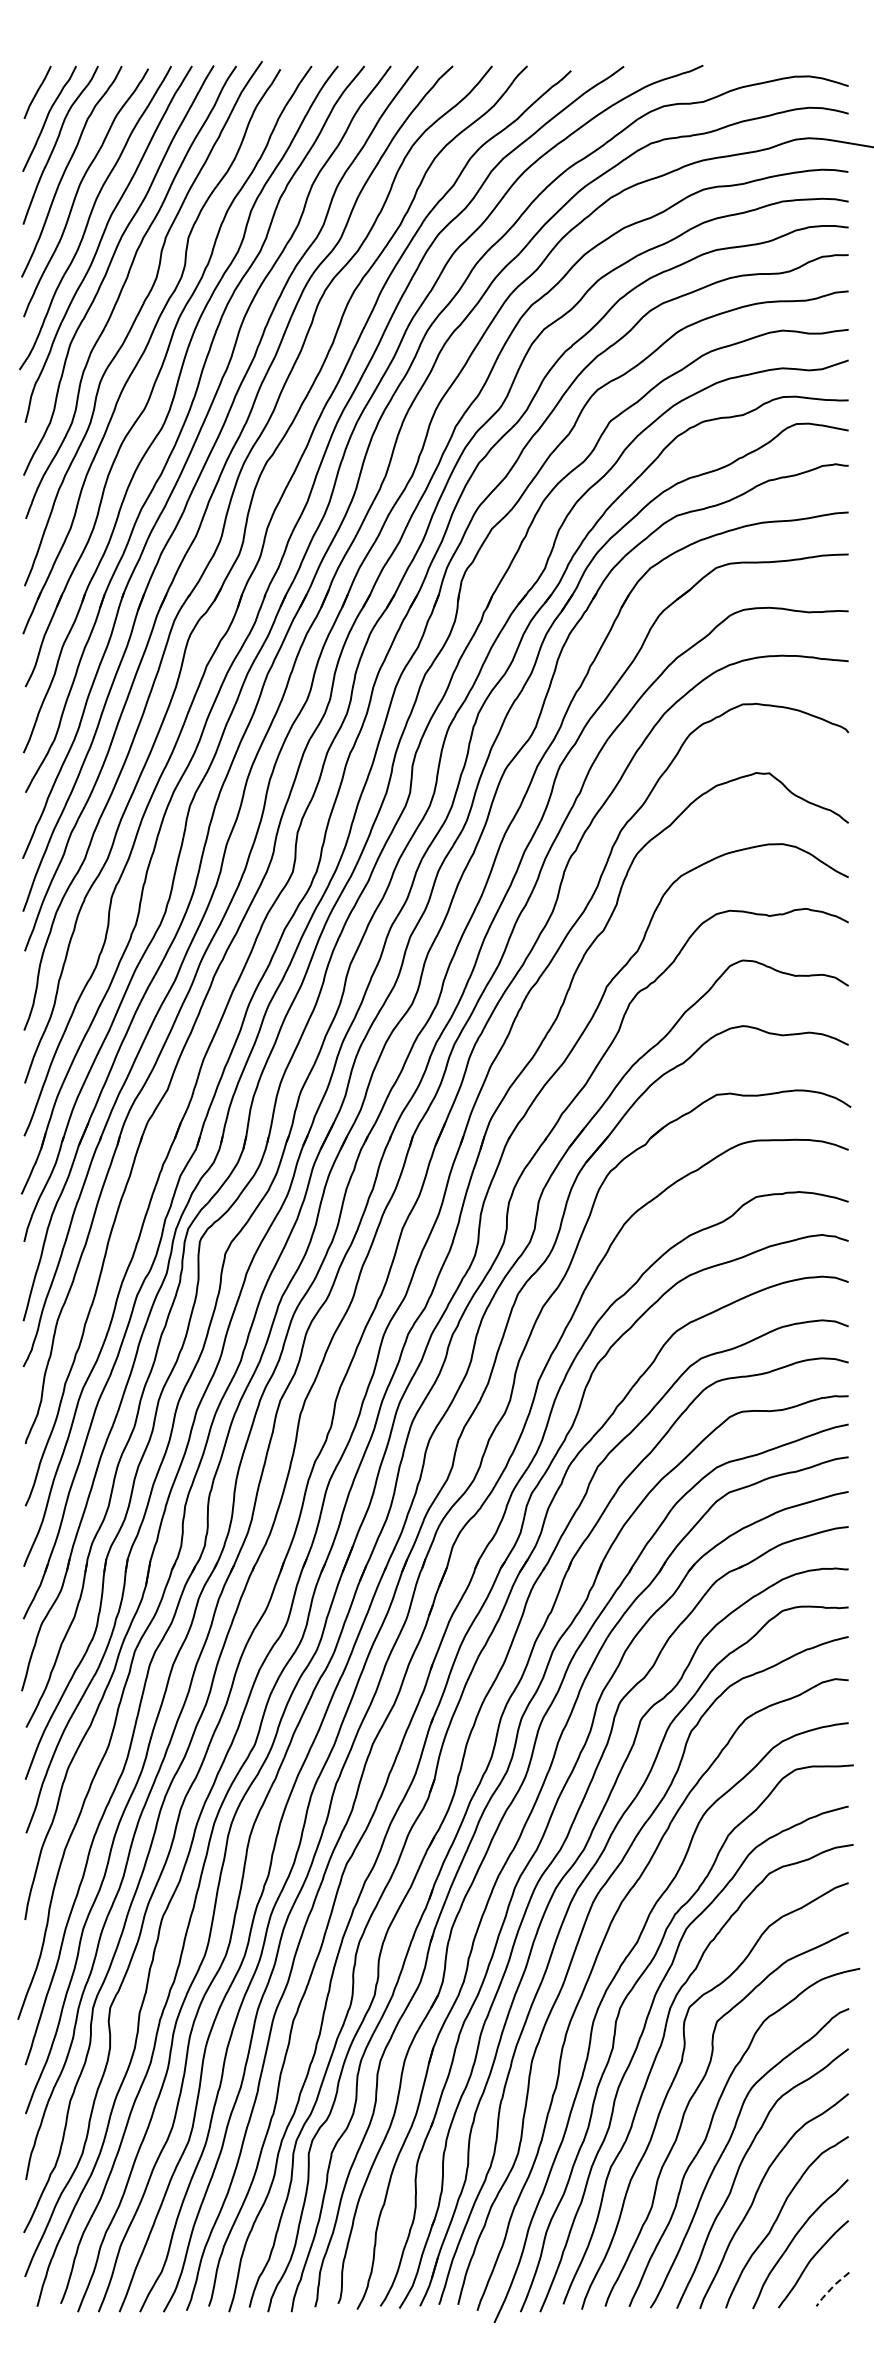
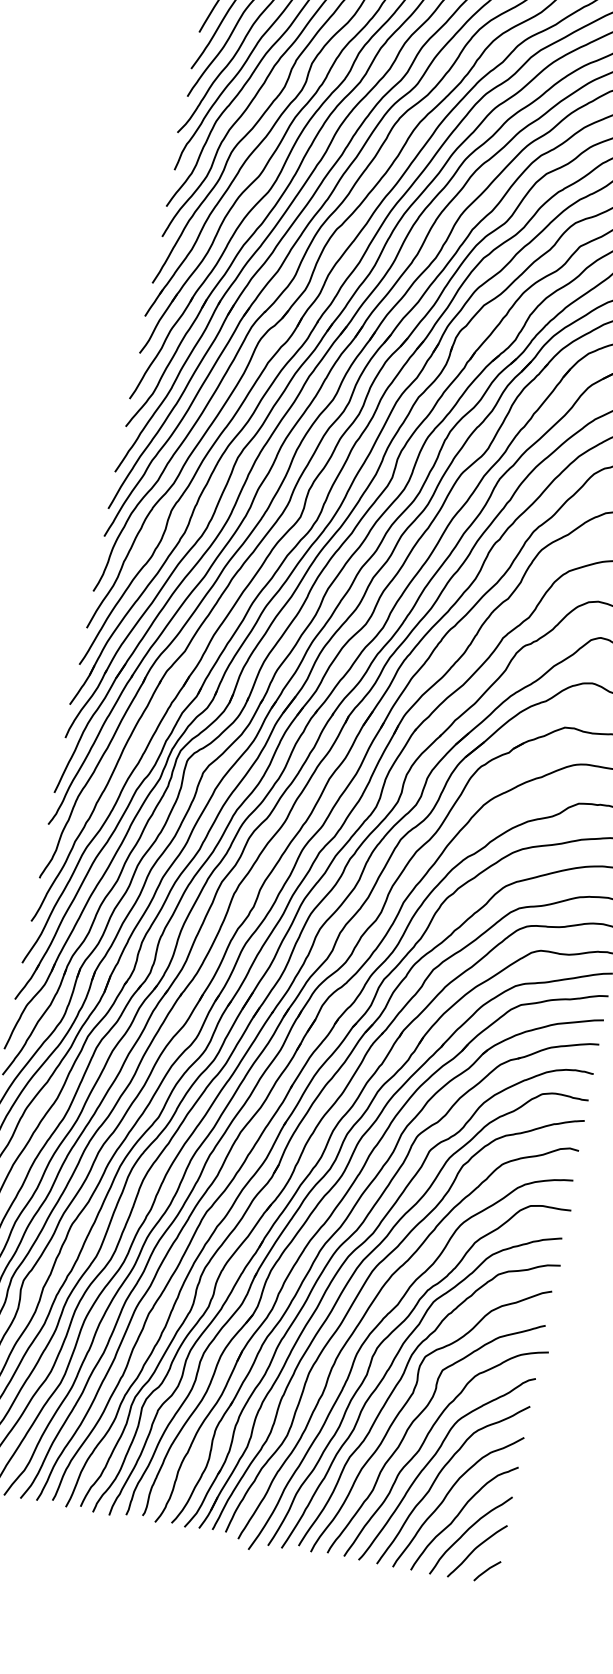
line: (831, 2288) -> (486, 1570), dashed -> solid

